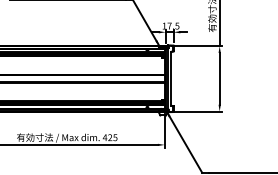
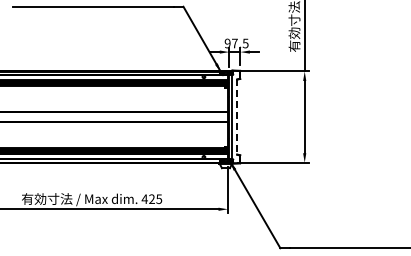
text: (164, 26) -> (227, 43), 17.5 -> 97.5
line: (171, 79) -> (237, 117), solid -> dashed

